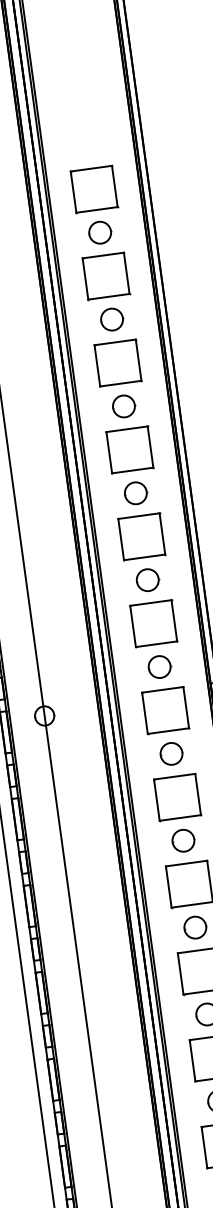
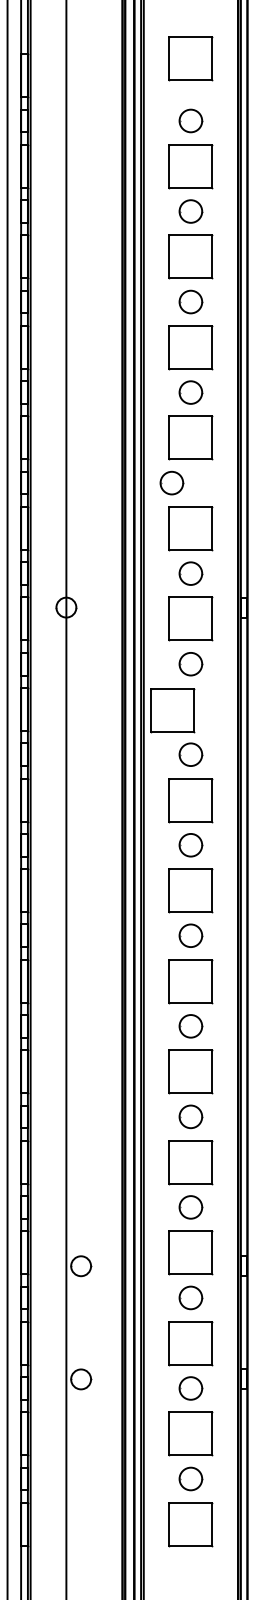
part: (93, 189) -> (190, 58), moved
part: (147, 579) -> (171, 482), moved
part: (177, 797) -> (172, 710), moved

